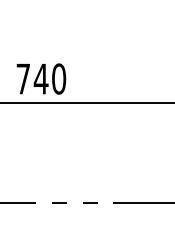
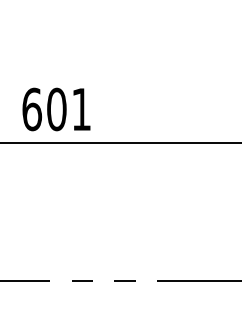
text: (40, 79) -> (56, 109), 740 -> 601

